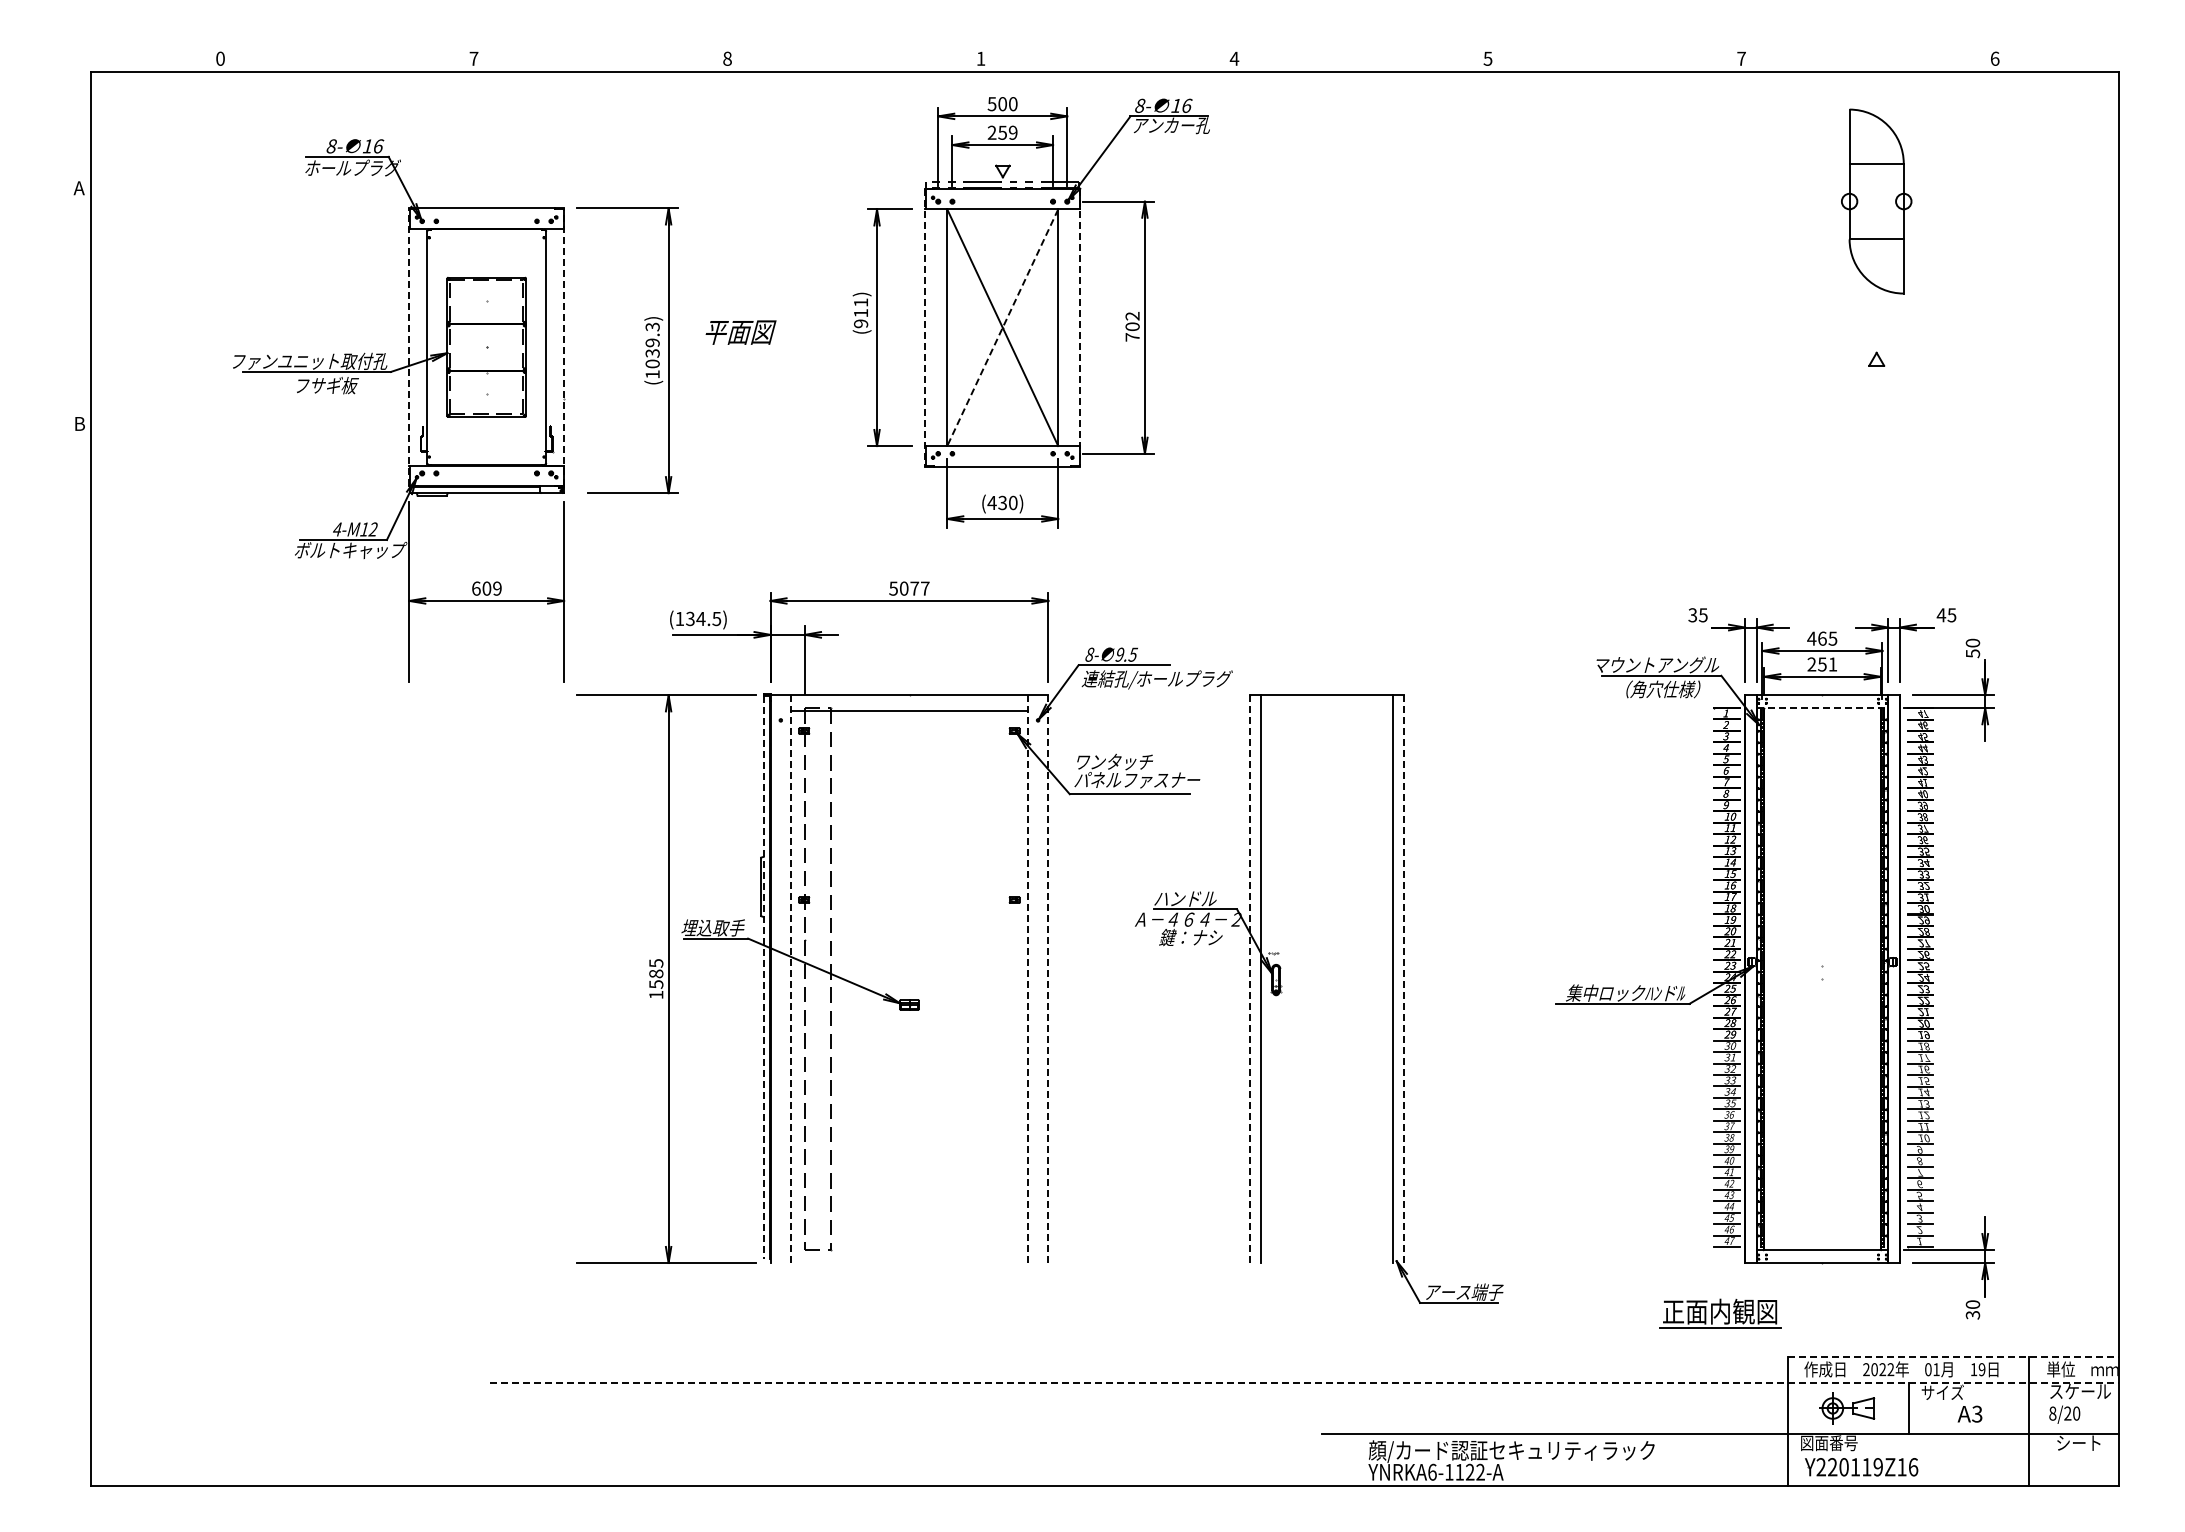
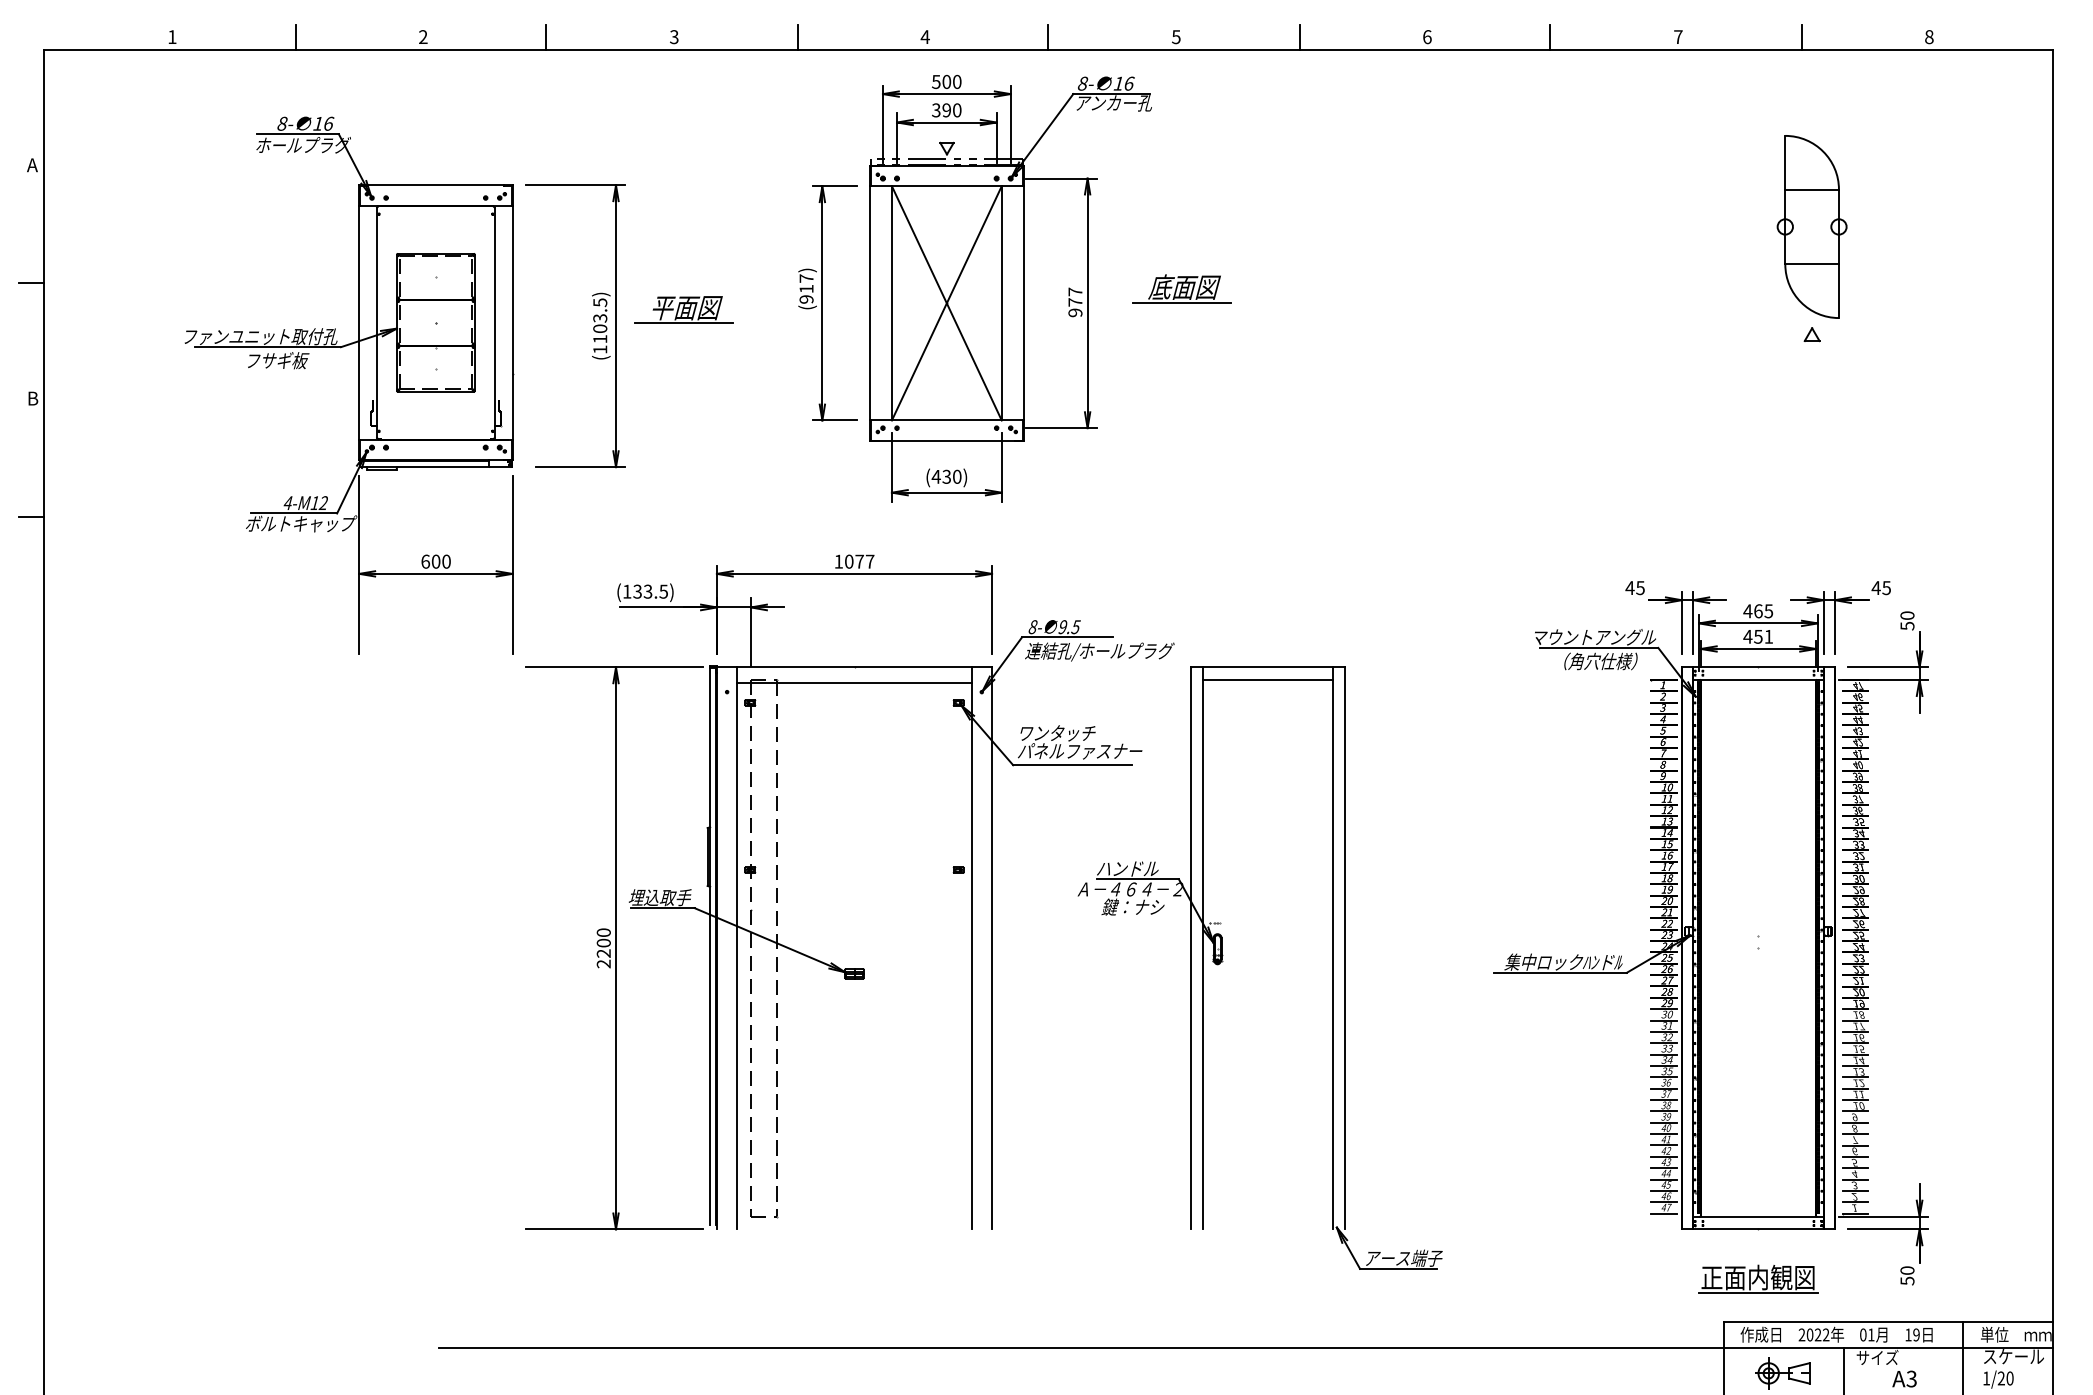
text: (220, 58) -> (172, 36), 0 -> 1
line: (344, 58) -> (295, 36), added
text: (473, 58) -> (422, 36), 7 -> 2
line: (598, 58) -> (546, 36), added
text: (727, 58) -> (674, 36), 8 -> 3
line: (851, 58) -> (797, 36), added
text: (980, 58) -> (924, 36), 1 -> 4
line: (1105, 58) -> (1048, 36), added
text: (1234, 58) -> (1176, 36), 4 -> 5
line: (1358, 58) -> (1299, 36), added
text: (1487, 58) -> (1426, 36), 5 -> 6
line: (1612, 58) -> (1550, 36), added
line: (1865, 58) -> (1801, 36), added
text: (1994, 58) -> (1928, 36), 6 -> 8
text: (1002, 132) -> (946, 110), 259 -> 390
part: (1876, 201) -> (1811, 226), moved
text: (860, 302) -> (806, 278), (911) -> (917)
line: (78, 307) -> (31, 283), added
part: (1240, 312) -> (1182, 288), added
text: (1132, 326) -> (1075, 302), 702 -> 977
line: (925, 327) -> (870, 303), dashed -> solid
line: (1002, 327) -> (946, 303), dashed -> solid
line: (1080, 327) -> (1023, 303), dashed -> solid
text: (652, 345) -> (600, 320), (1039.3) -> (1103.5)
line: (409, 347) -> (359, 322), dashed -> solid
line: (564, 347) -> (512, 322), dashed -> solid
line: (736, 347) -> (683, 322), added
line: (78, 543) -> (31, 516), added
text: (497, 588) -> (446, 561), 609 -> 600
text: (893, 588) -> (838, 561), 5077 -> 1077
text: (1692, 615) -> (1629, 588), 35 -> 45
text: (700, 618) -> (647, 591), (134.5) -> (133.5)
text: (1811, 664) -> (1747, 636), 251 -> 451
line: (1326, 708) -> (1267, 680), added
line: (1822, 708) -> (1758, 680), dashed -> solid
line: (763, 978) -> (709, 947), dashed -> solid
text: (656, 979) -> (604, 948), 1585 -> 2200
line: (791, 979) -> (737, 948), dashed -> solid
line: (1027, 979) -> (971, 948), dashed -> solid
line: (1048, 979) -> (992, 948), dashed -> solid
line: (1249, 979) -> (1191, 948), dashed -> solid
line: (1404, 979) -> (1344, 948), dashed -> solid
part: (1720, 1313) -> (1758, 1279), moved
text: (1972, 1315) -> (1906, 1281), 30 -> 50
line: (1953, 1356) -> (1888, 1321), dashed -> solid
line: (1304, 1382) -> (1245, 1347), dashed -> solid
text: (2052, 1413) -> (1986, 1378), 8/20 -> 1/20

